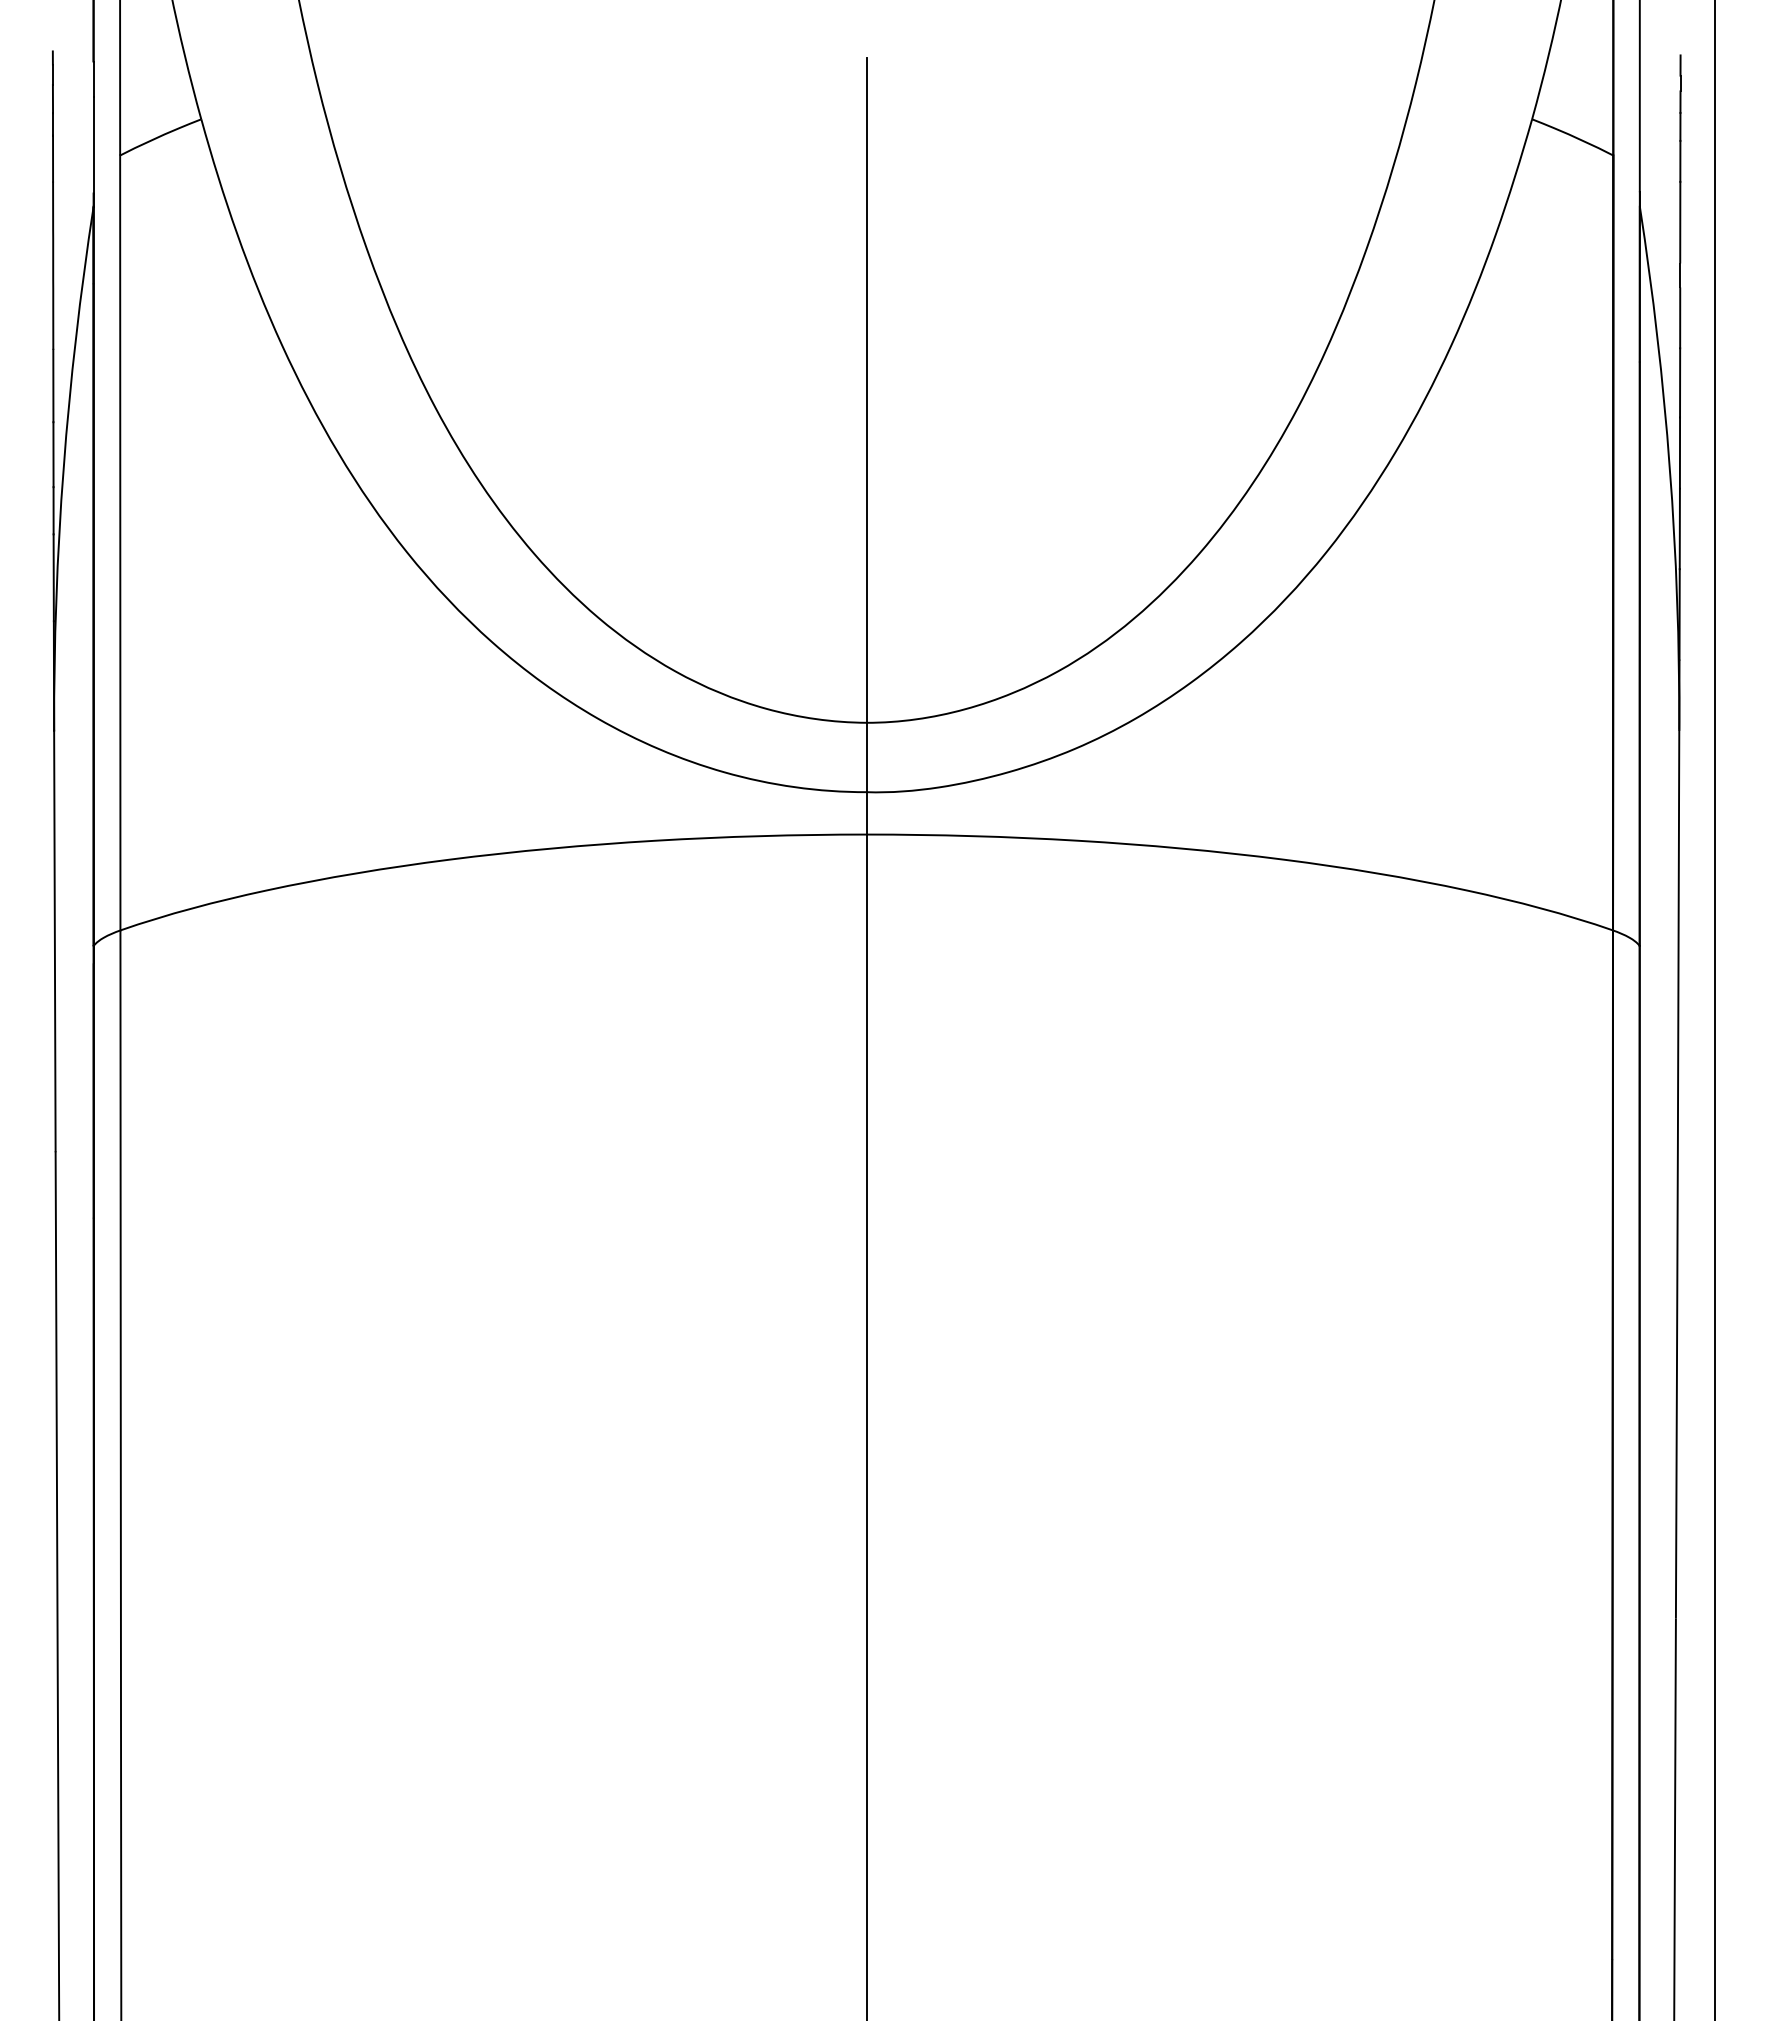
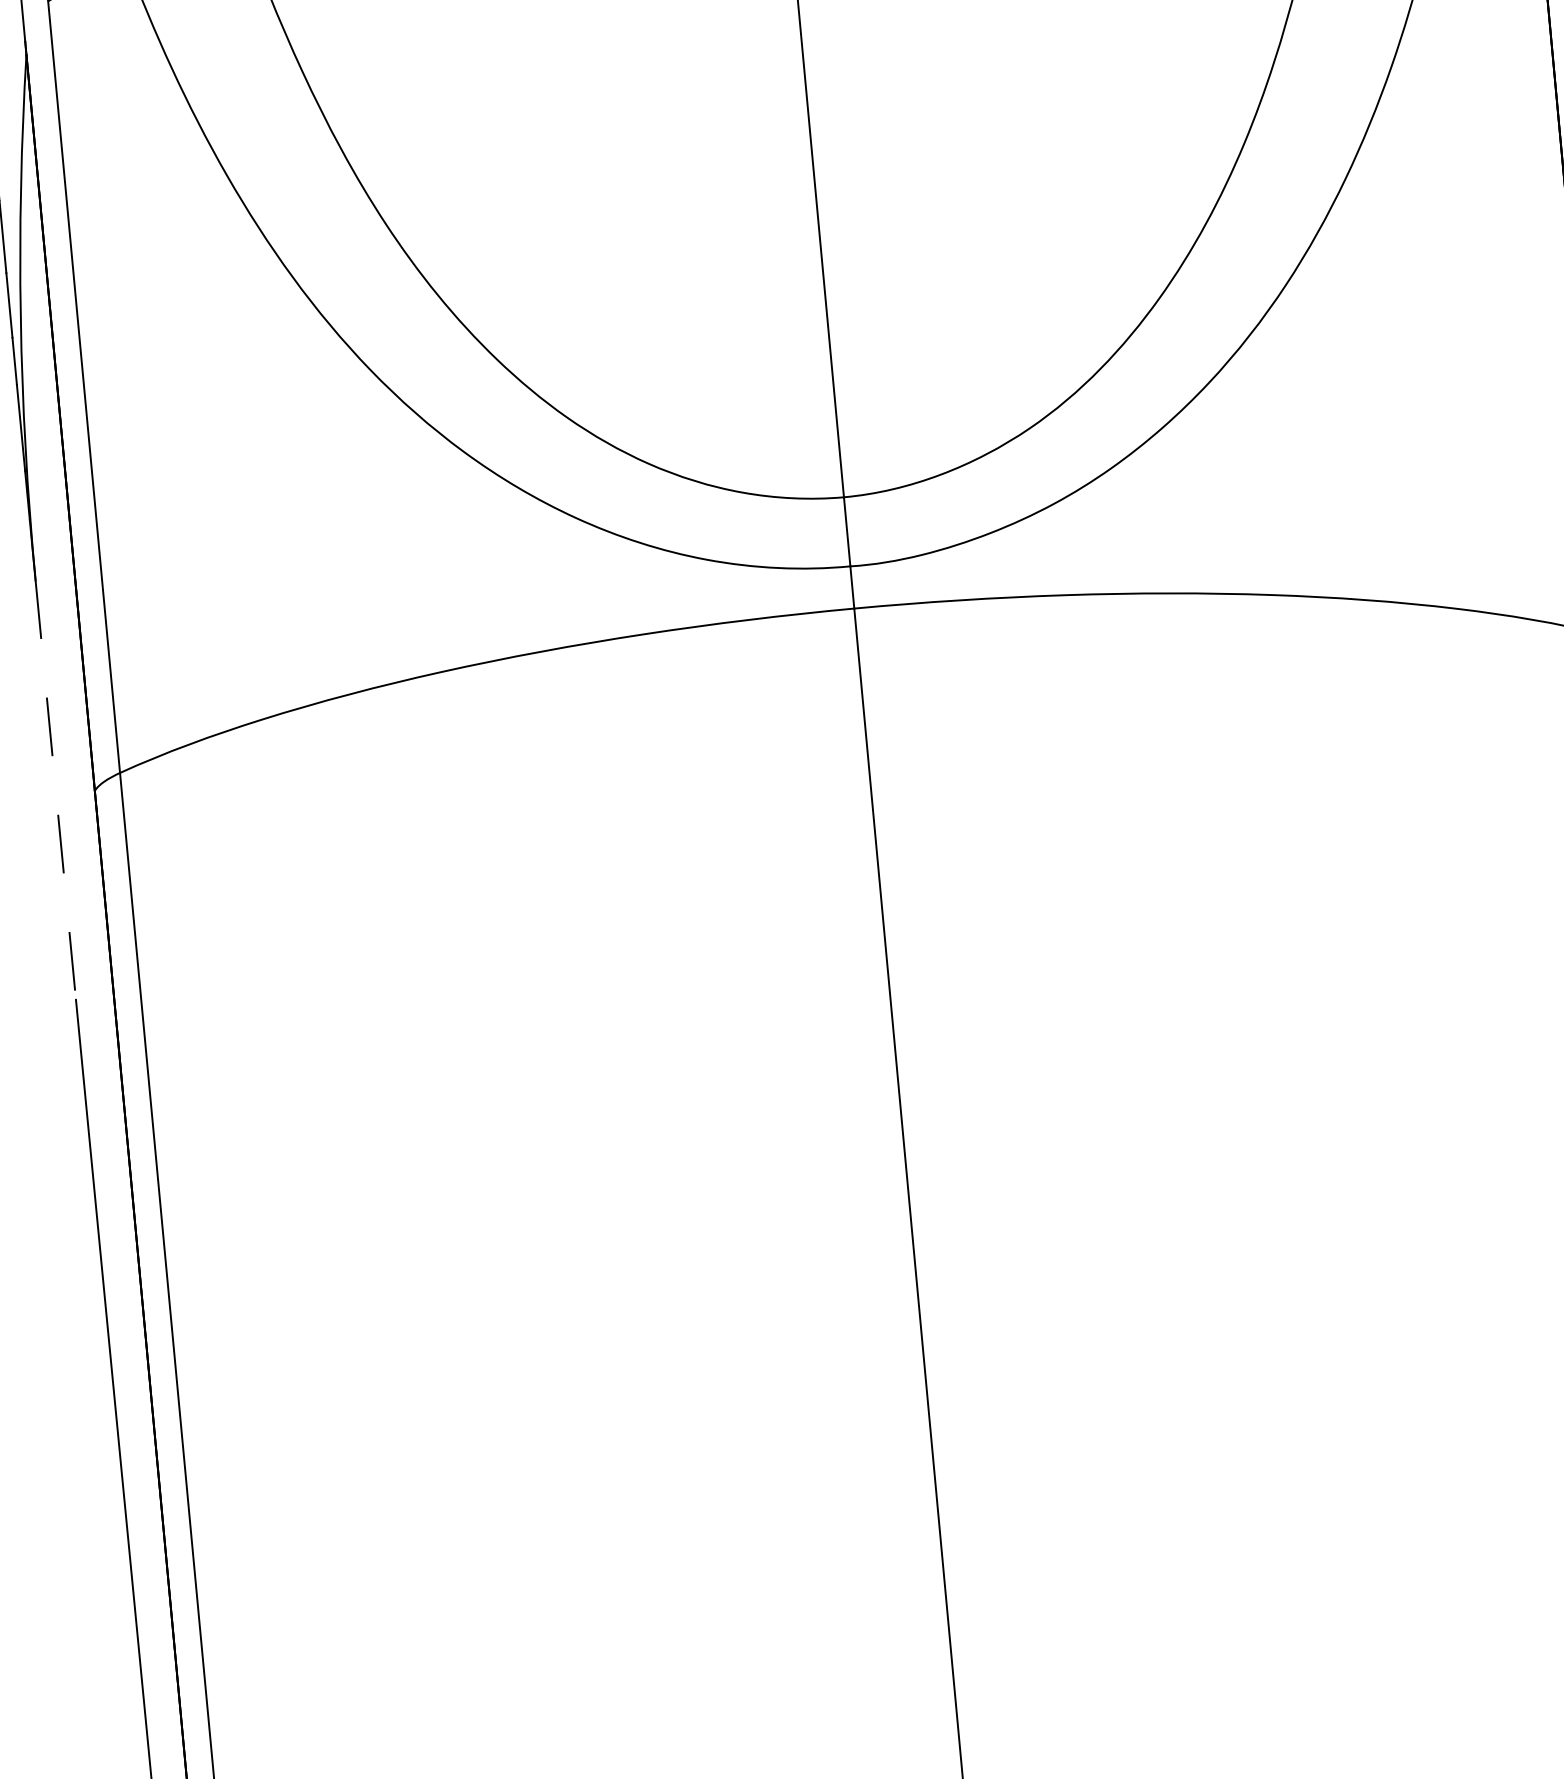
line: (54, 941) -> (55, 790), solid -> dashed

